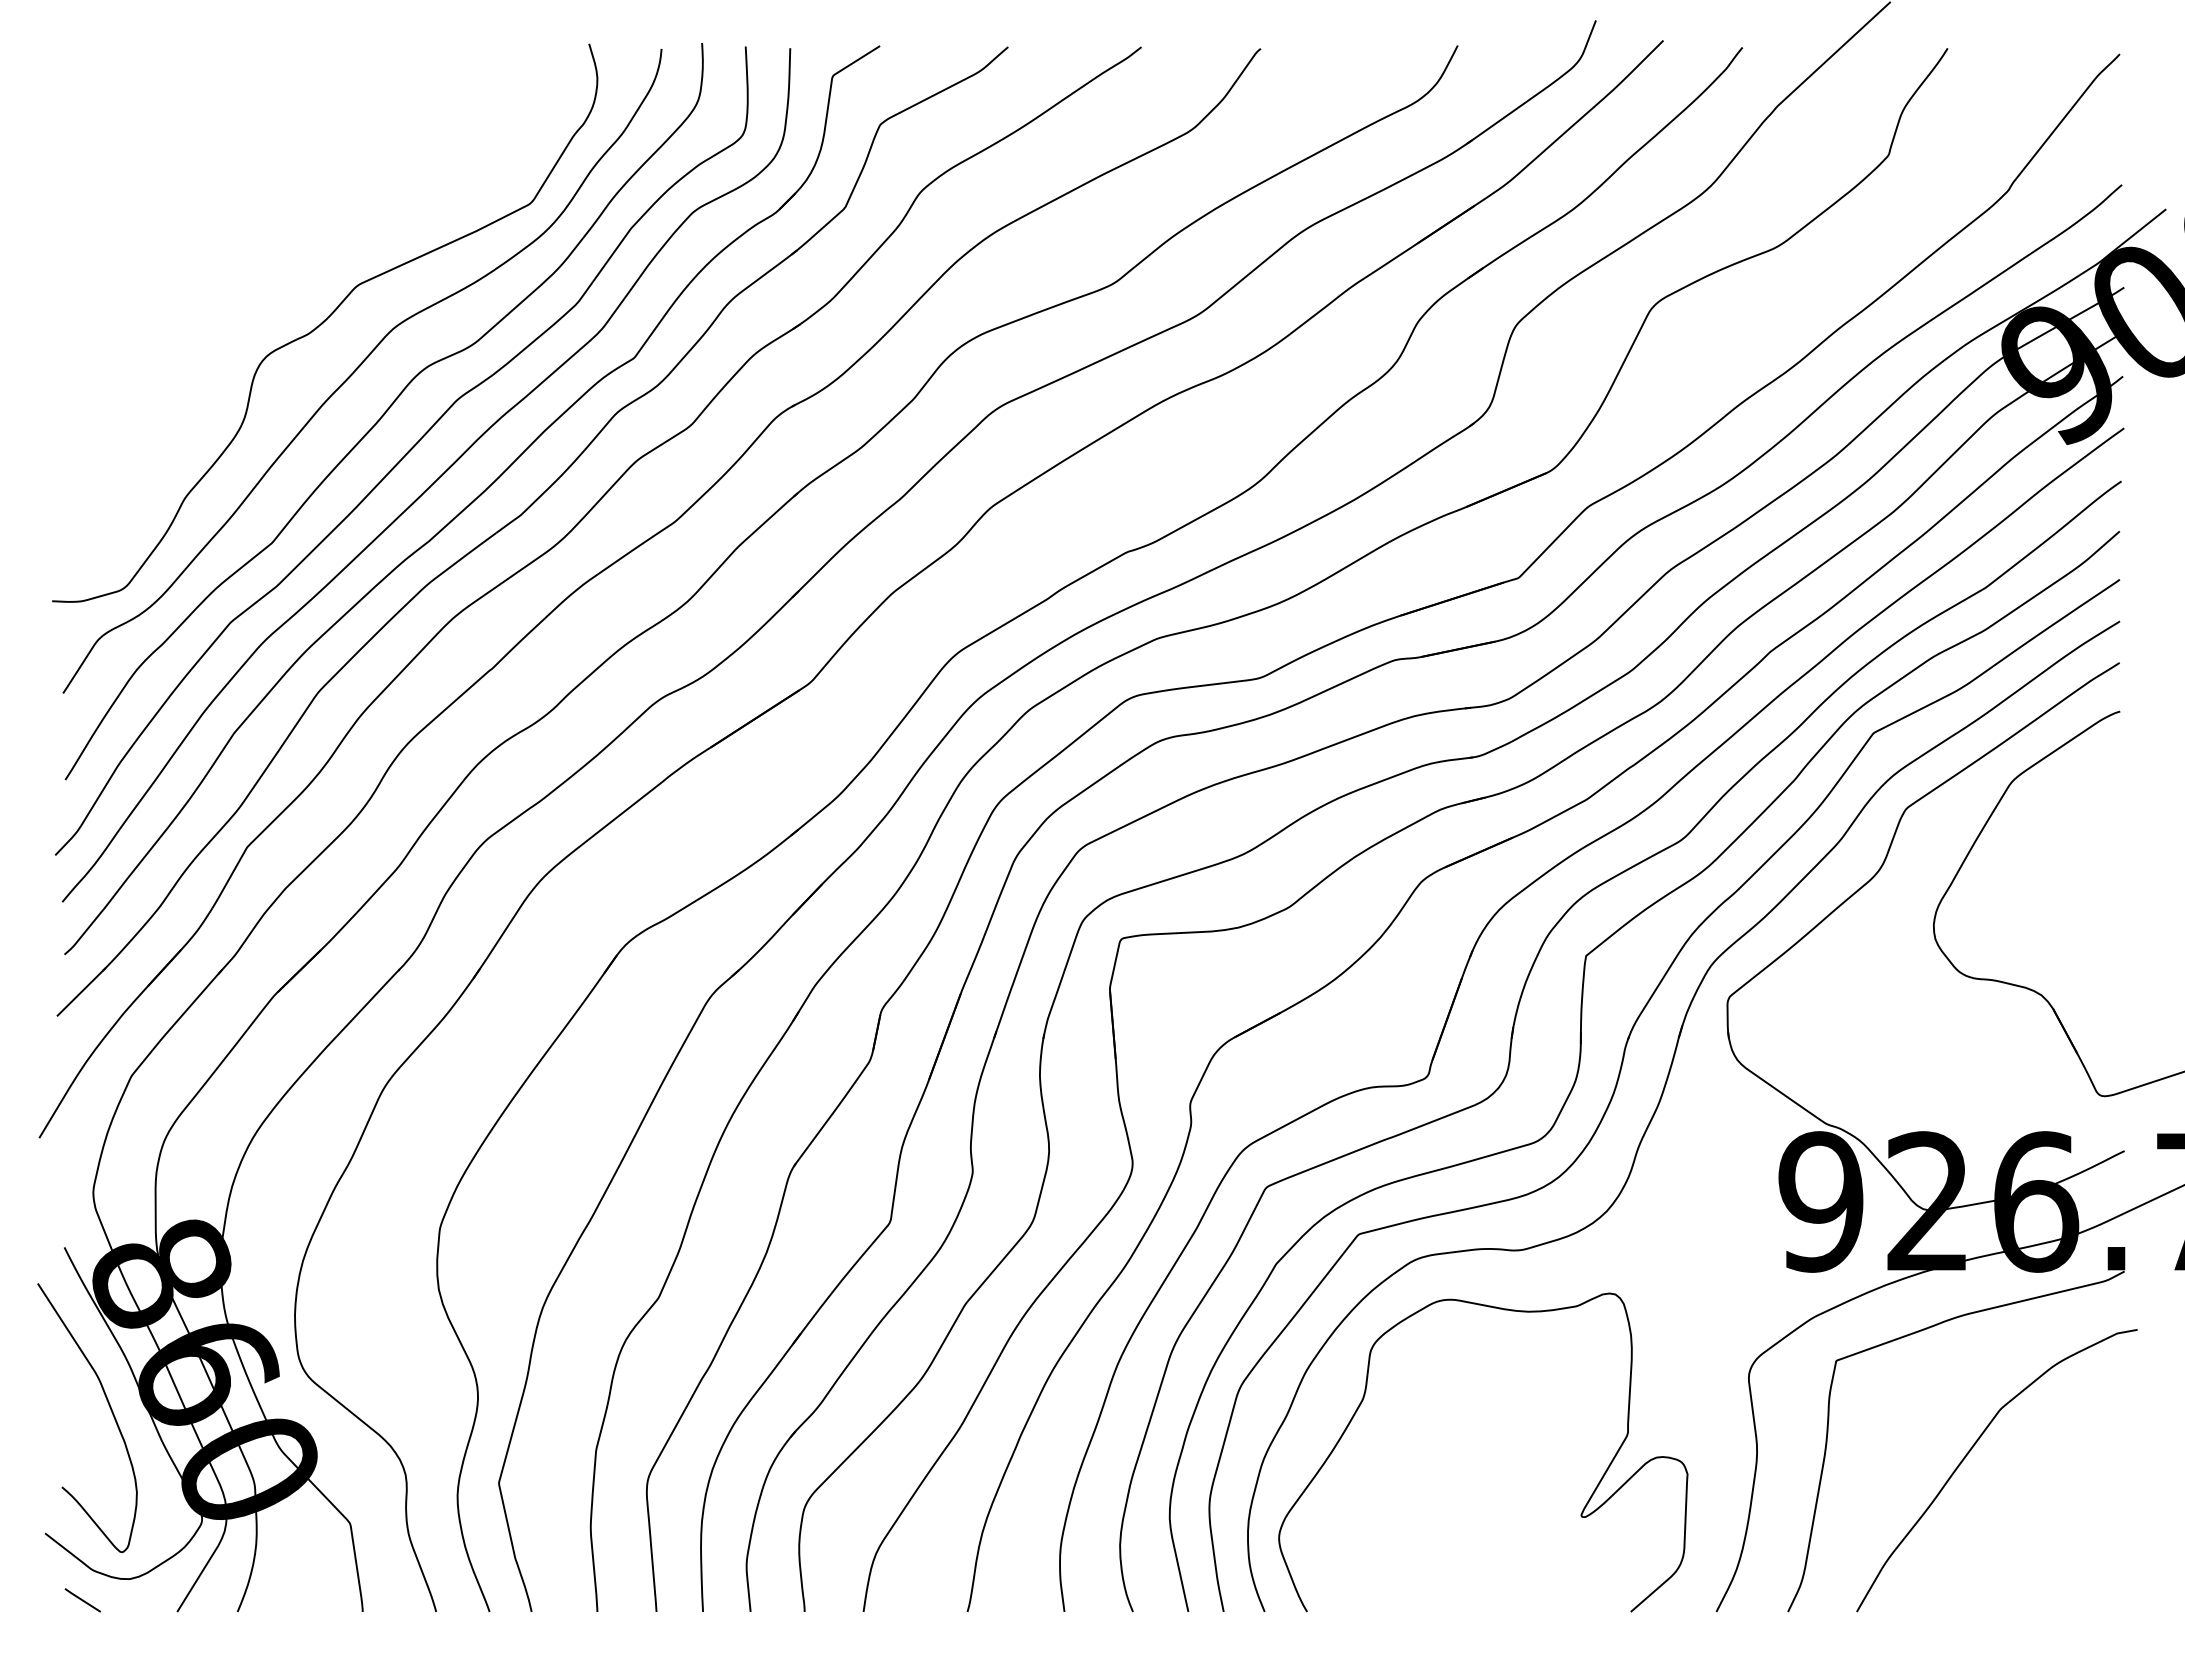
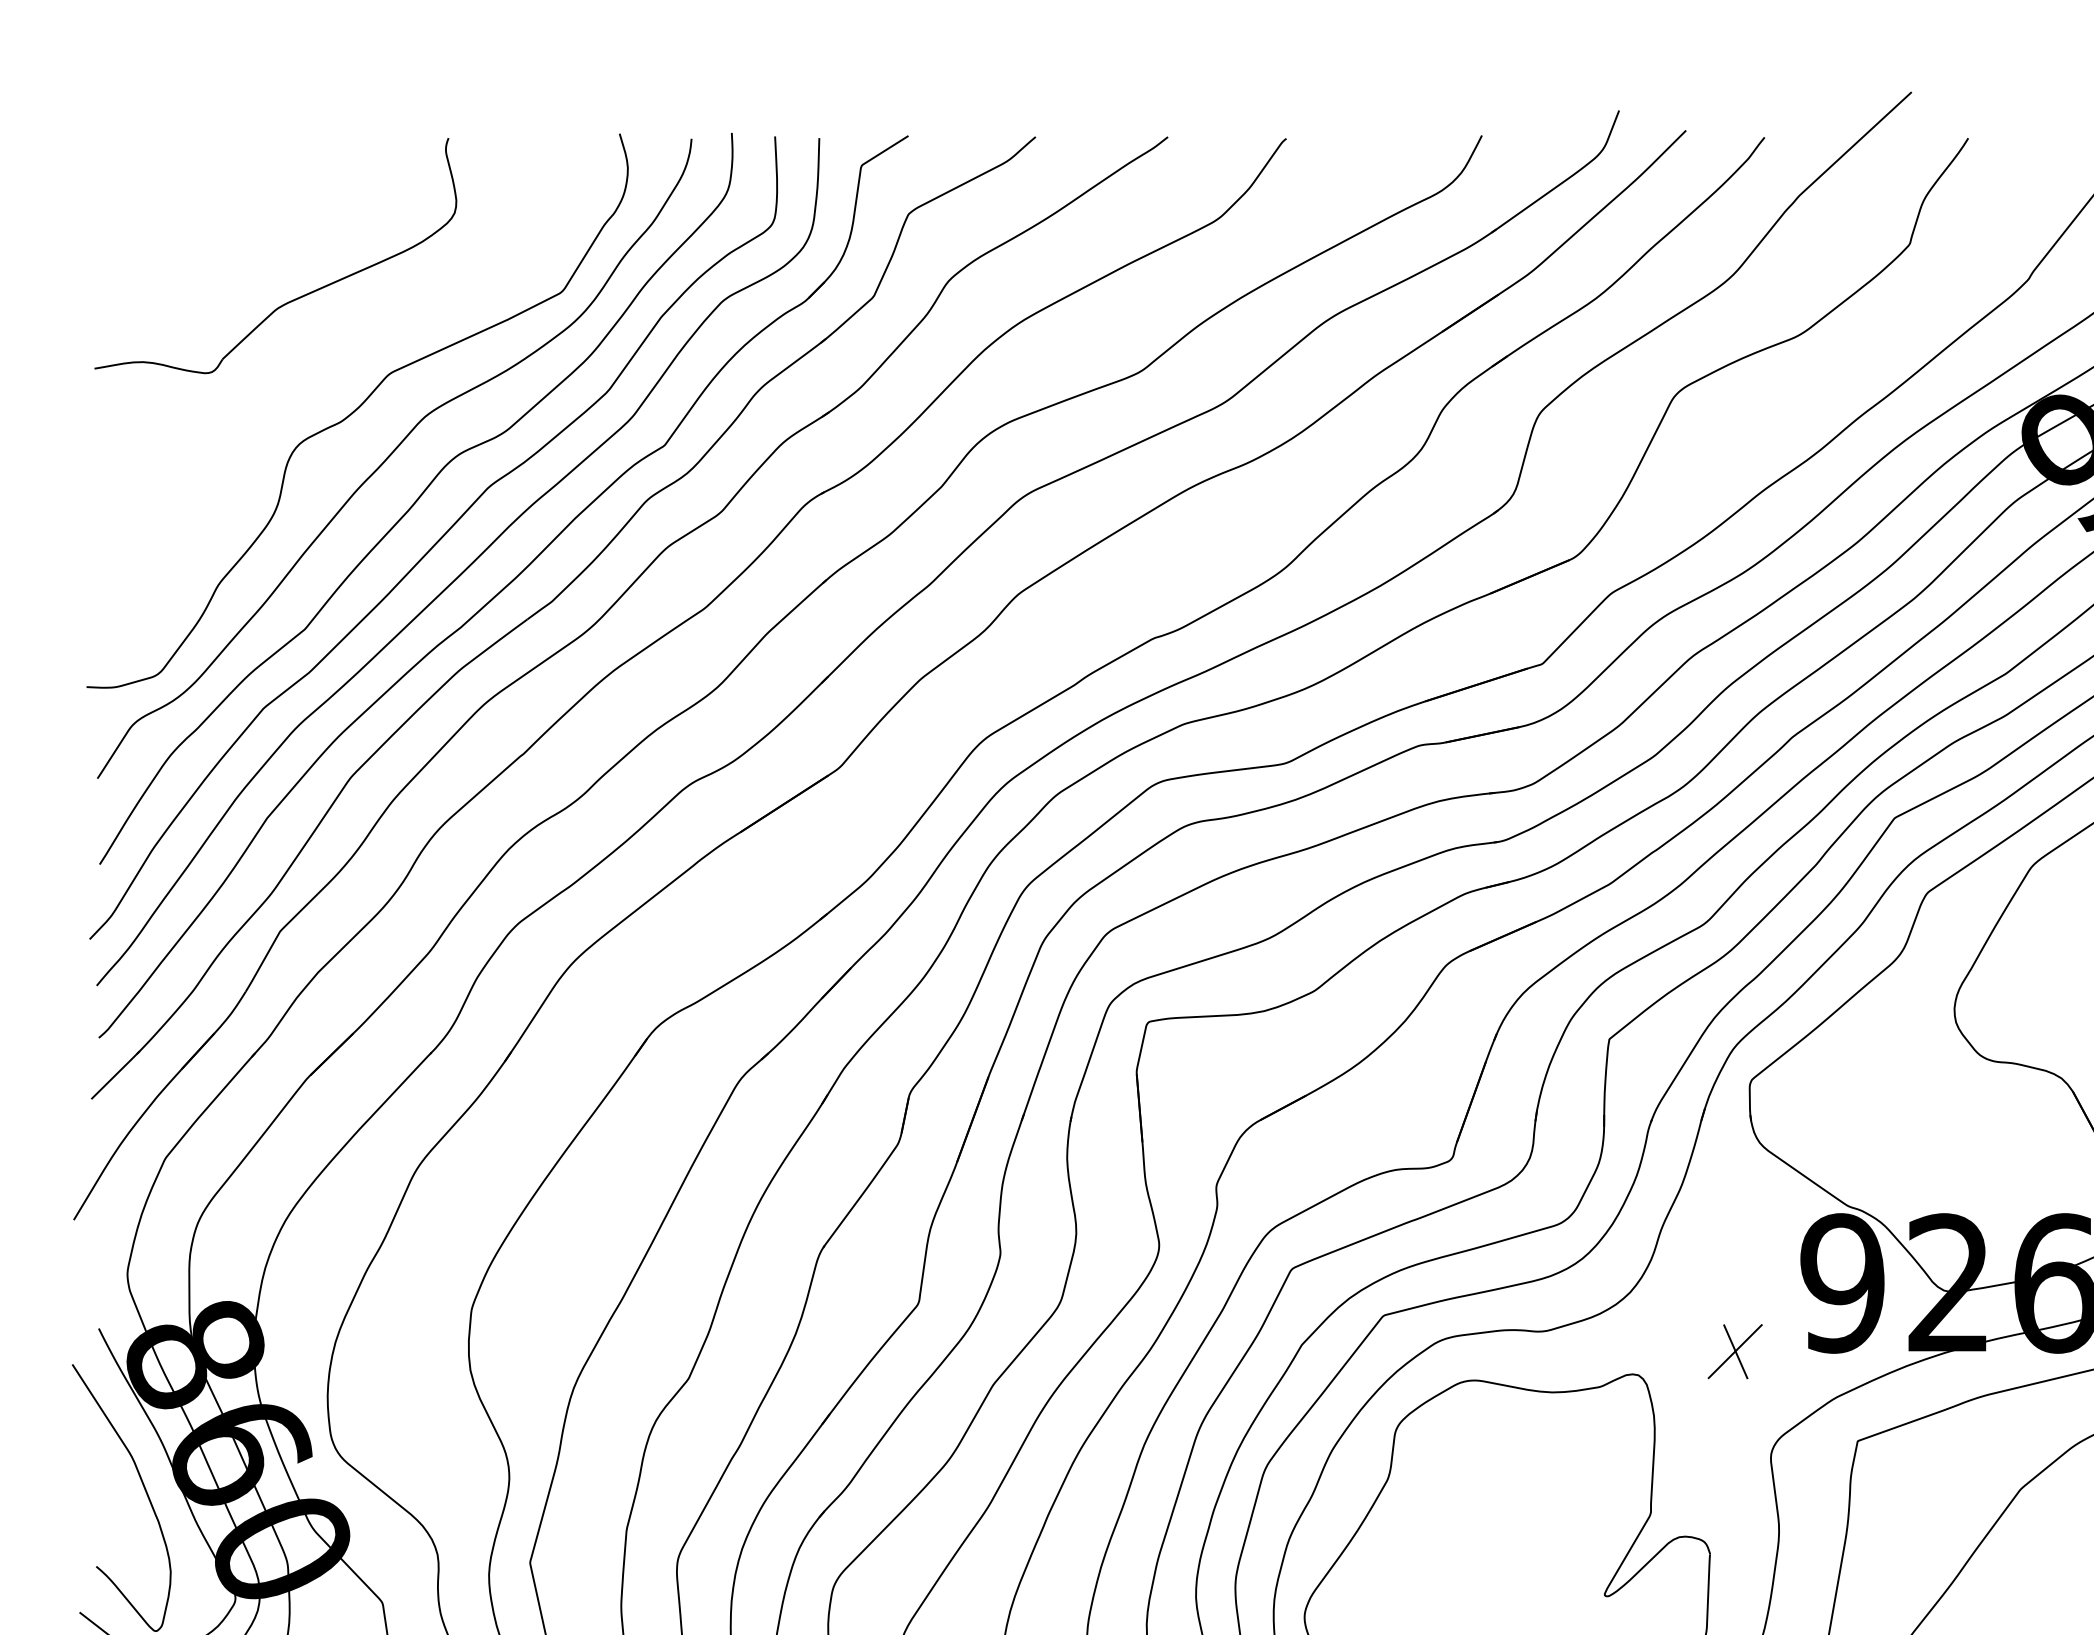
part: (262, 209) -> (295, 298), added
part: (1712, 1270) -> (1734, 1351), added

